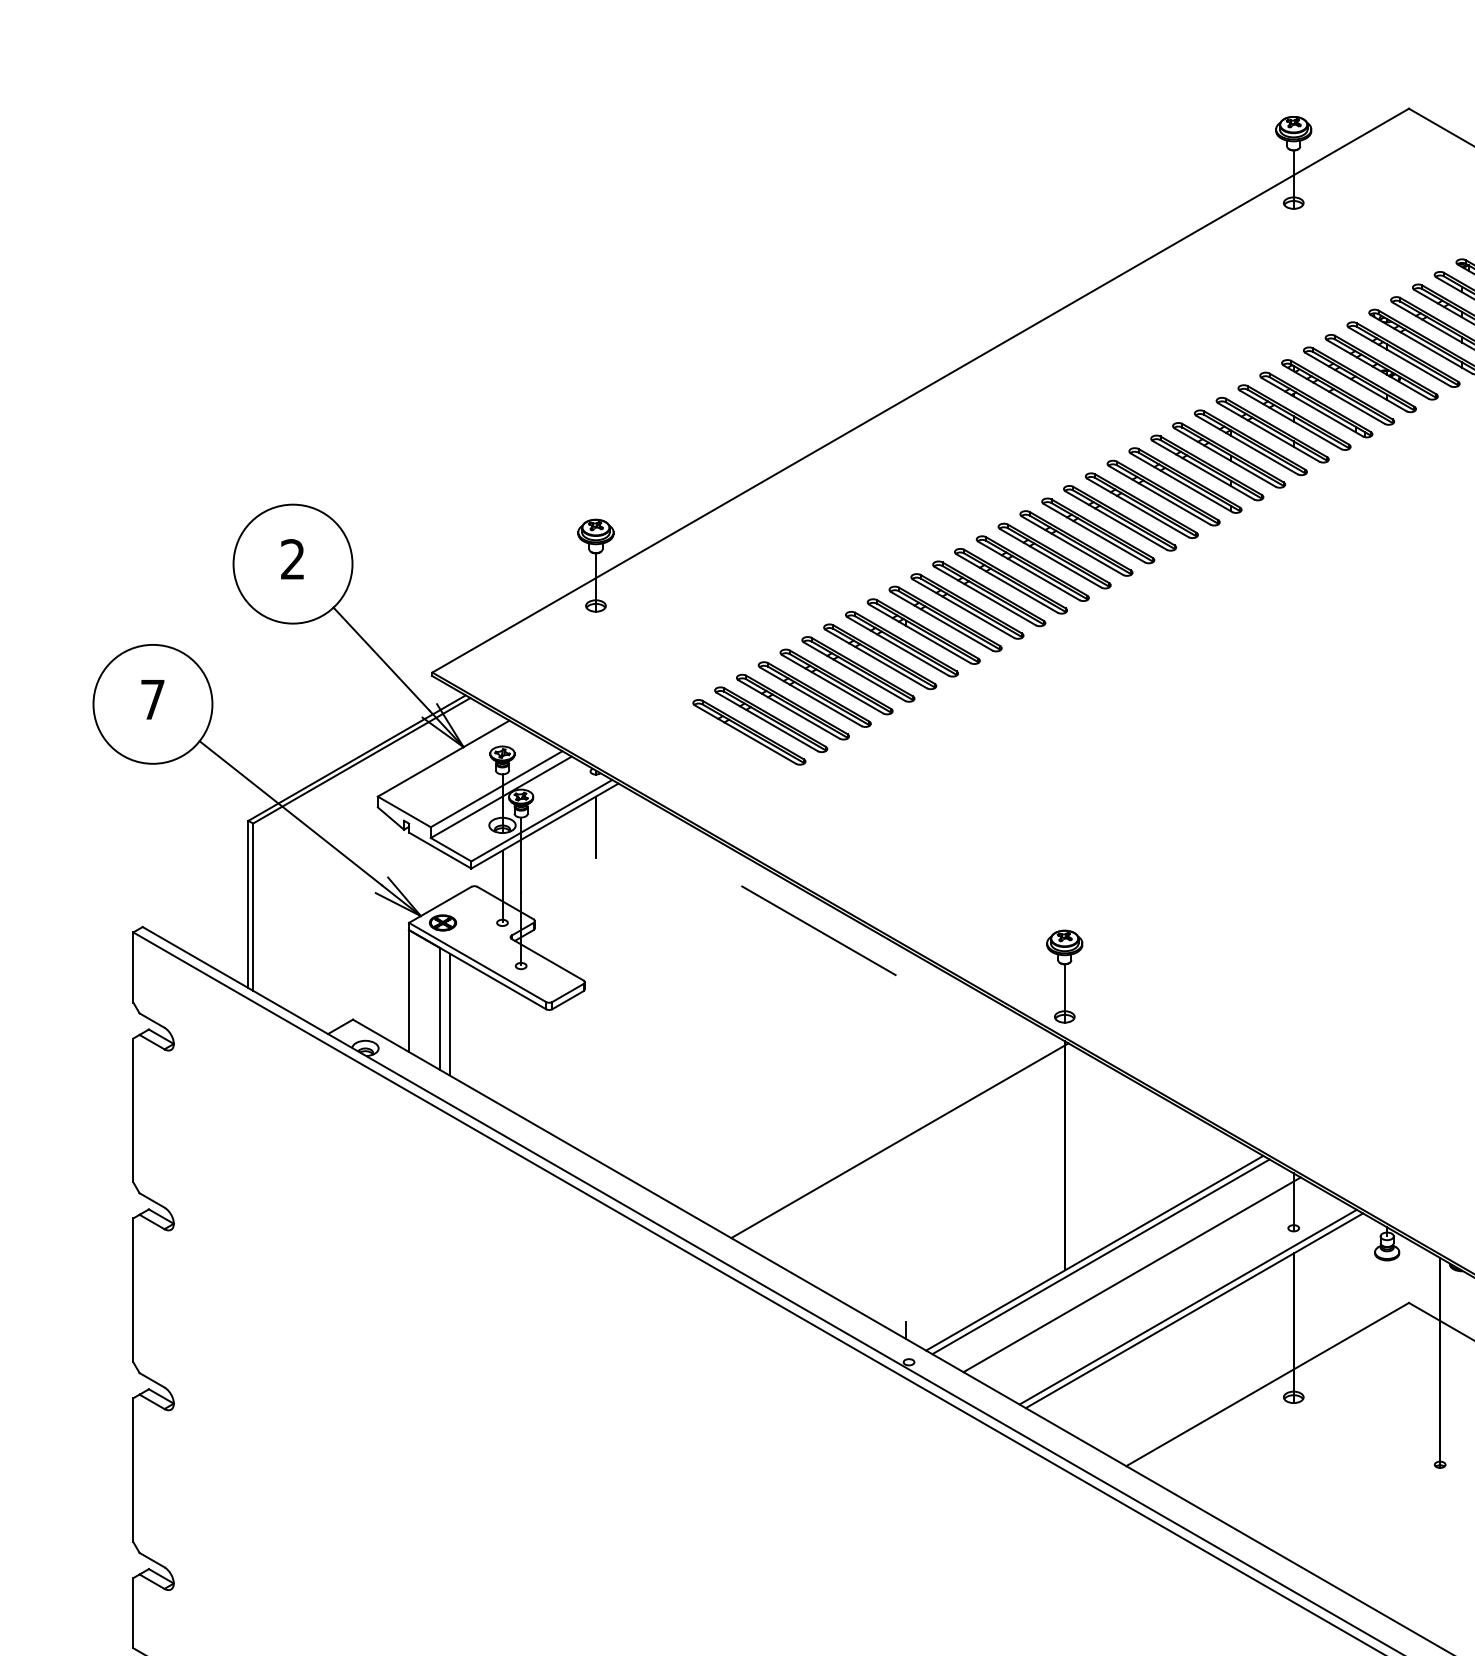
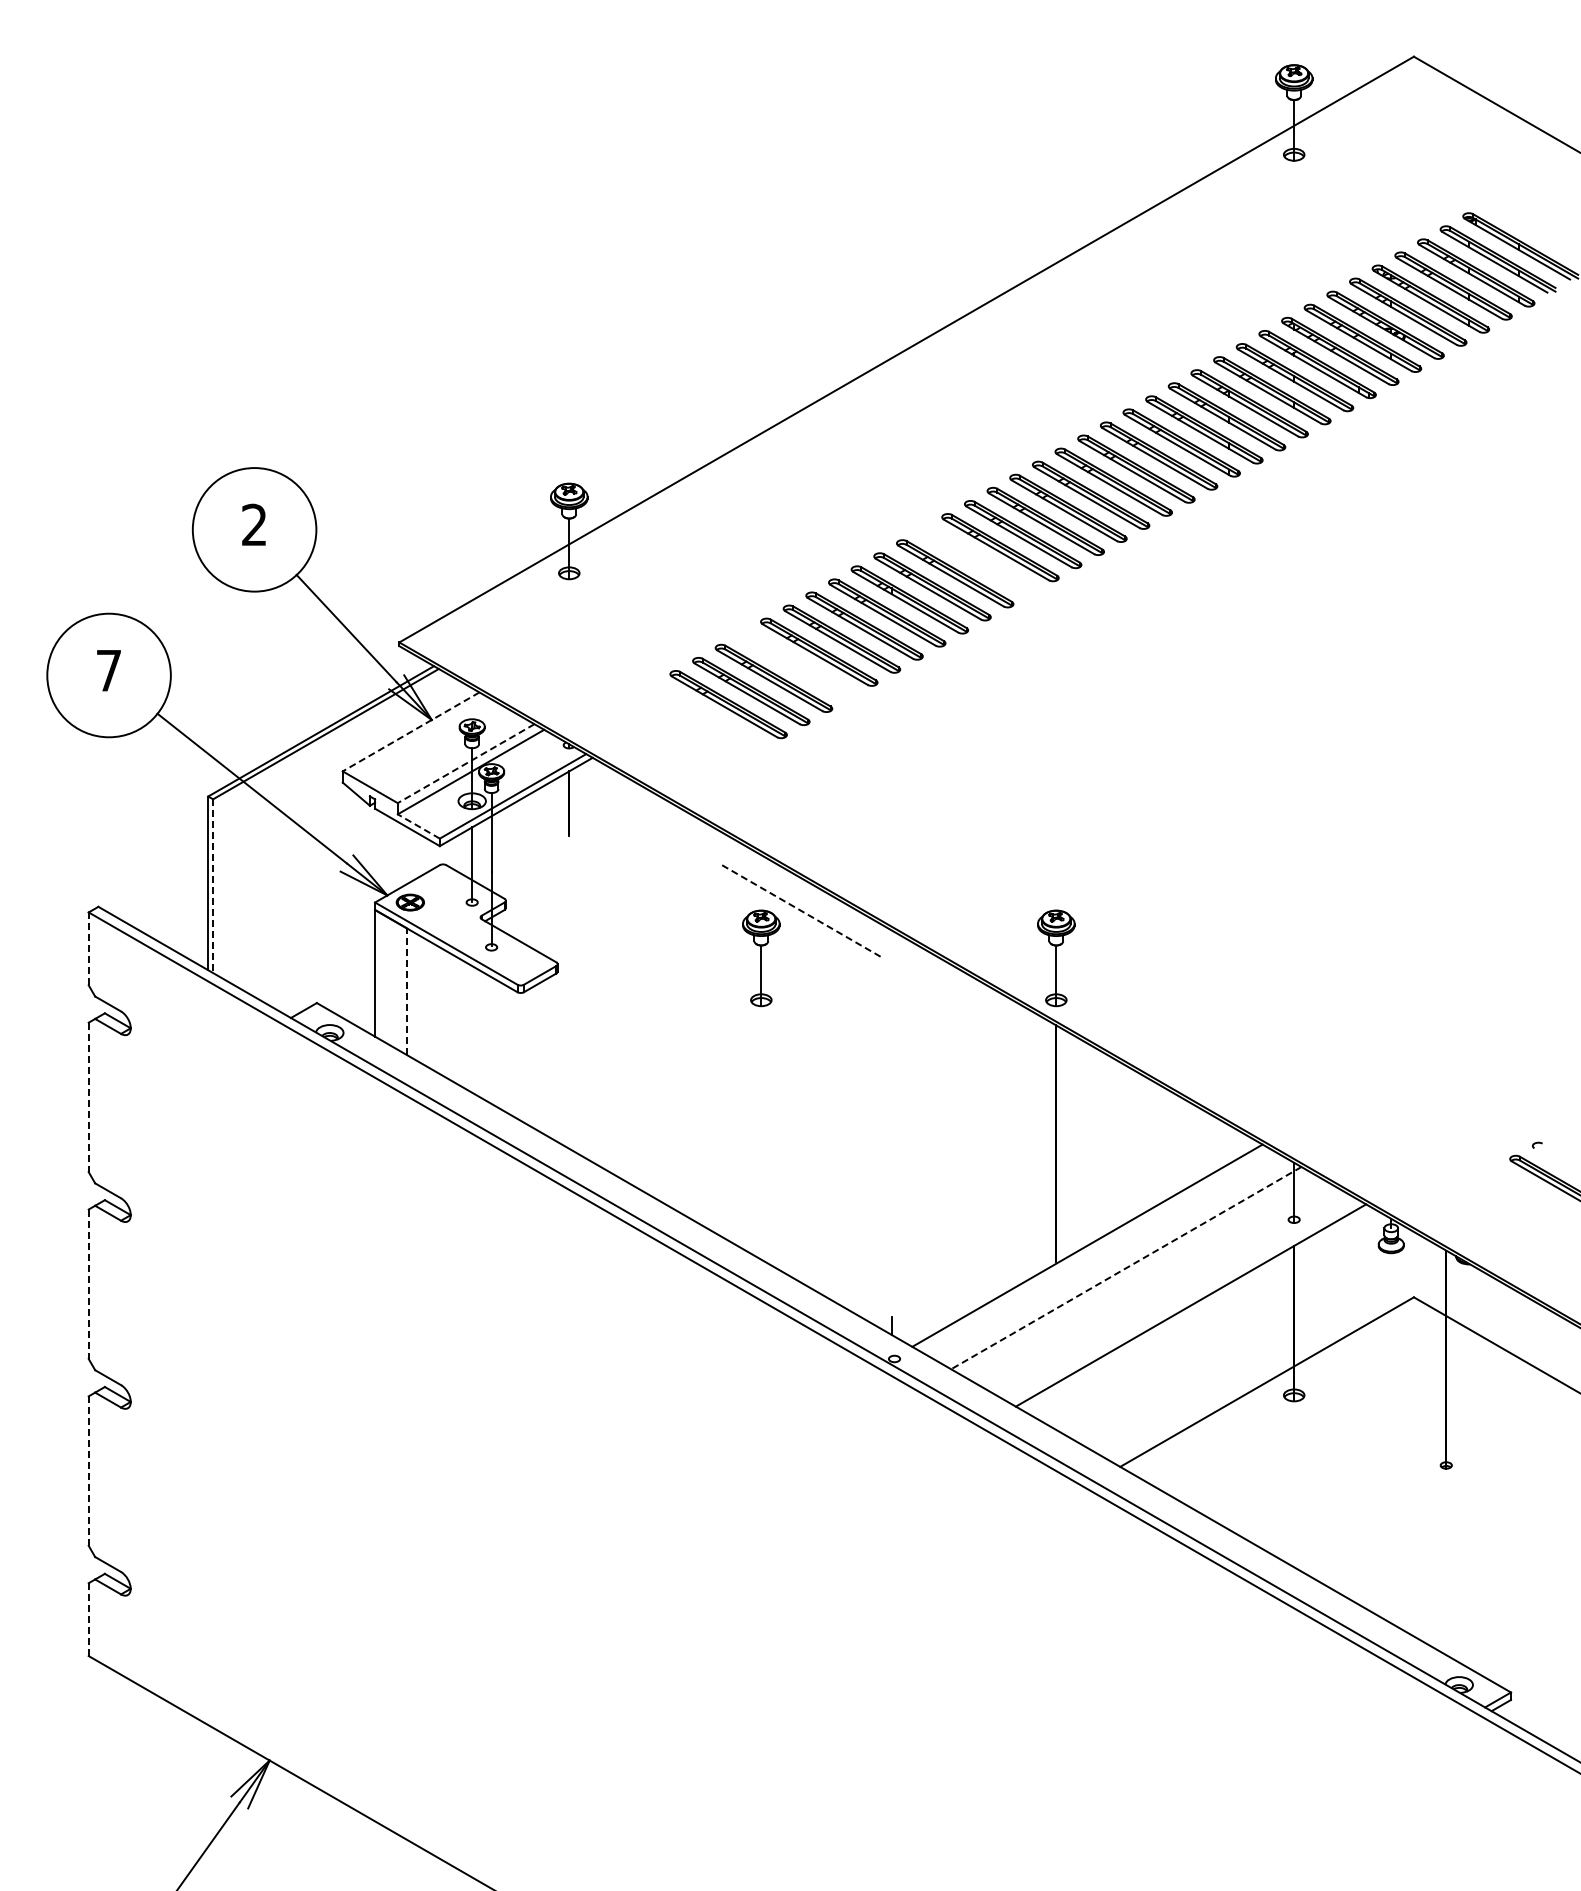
part: (988, 593) -> (977, 560), removed
part: (814, 693) -> (796, 664), removed
line: (444, 758) -> (411, 731), solid -> dashed
line: (497, 789) -> (466, 763), solid -> dashed
line: (450, 849) -> (418, 826), solid -> dashed
line: (253, 907) -> (213, 886), solid -> dashed
line: (818, 930) -> (800, 910), solid -> dashed
line: (133, 968) -> (88, 949), solid -> dashed
part: (780, 976) -> (761, 958), added
line: (440, 1008) -> (407, 991), solid -> dashed
line: (449, 1014) -> (417, 997), removed
line: (133, 1110) -> (88, 1097), solid -> dashed
line: (899, 1140) -> (884, 1128), removed
line: (1100, 1256) -> (1093, 1249), removed
line: (1131, 1275) -> (1125, 1268), solid -> dashed
line: (133, 1290) -> (88, 1284), solid -> dashed
line: (1188, 1306) -> (1184, 1301), removed
line: (133, 1470) -> (88, 1471), solid -> dashed
line: (133, 1614) -> (88, 1620), solid -> dashed

